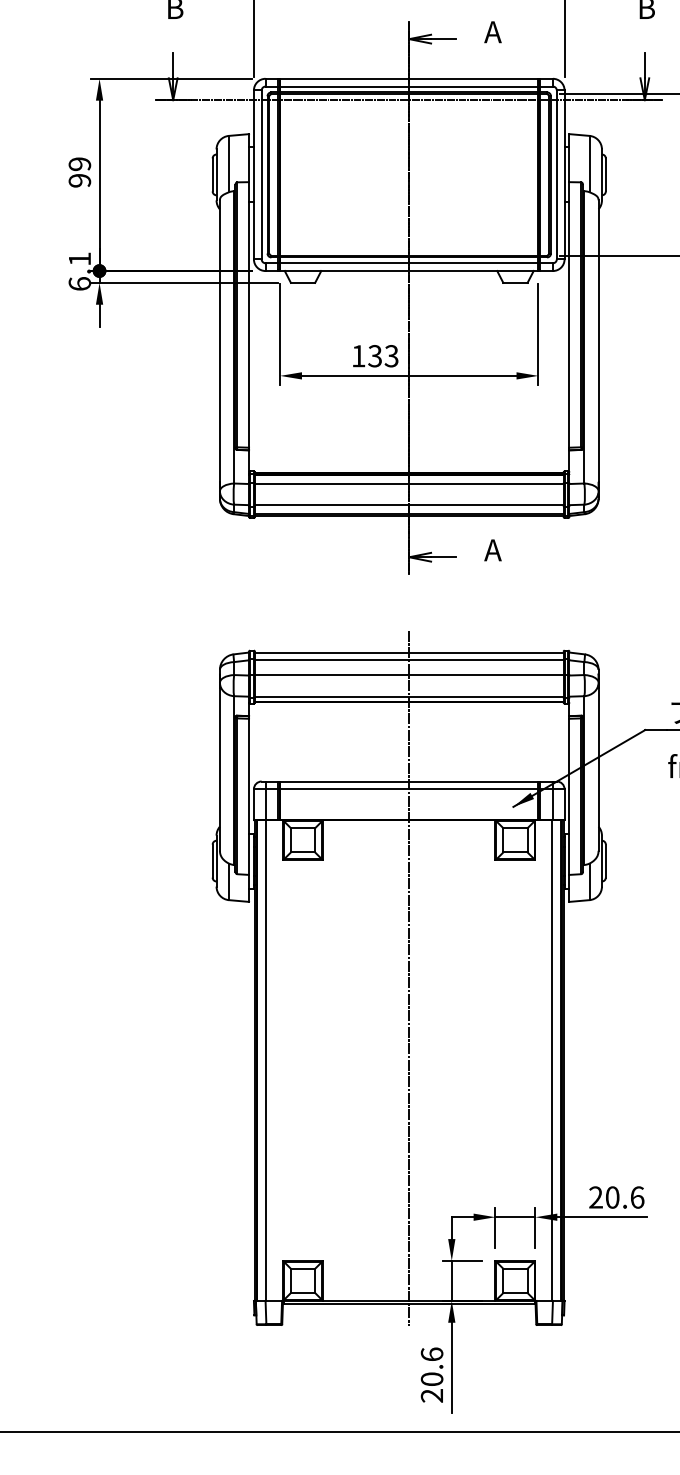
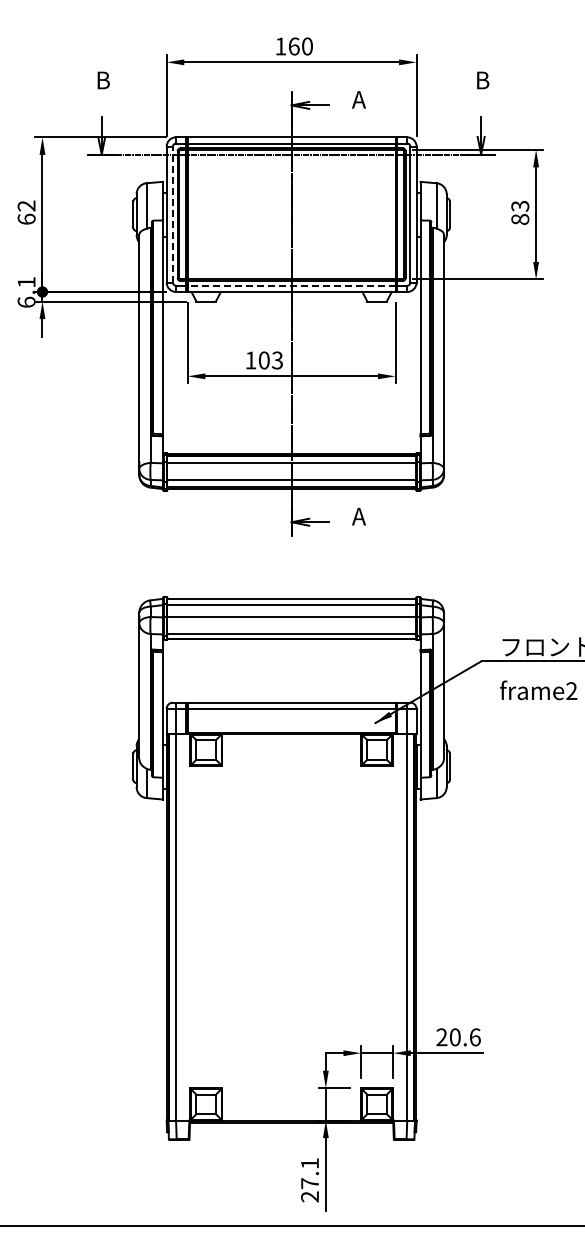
text: (79, 172) -> (26, 212), 99 -> 62
line: (261, 174) -> (172, 214), solid -> dashed
line: (409, 262) -> (291, 285), solid -> dashed
text: (374, 356) -> (263, 360), 133 -> 103
line: (409, 977) -> (291, 860), removed
text: (432, 1366) -> (310, 1173), 20.6 -> 27.1

